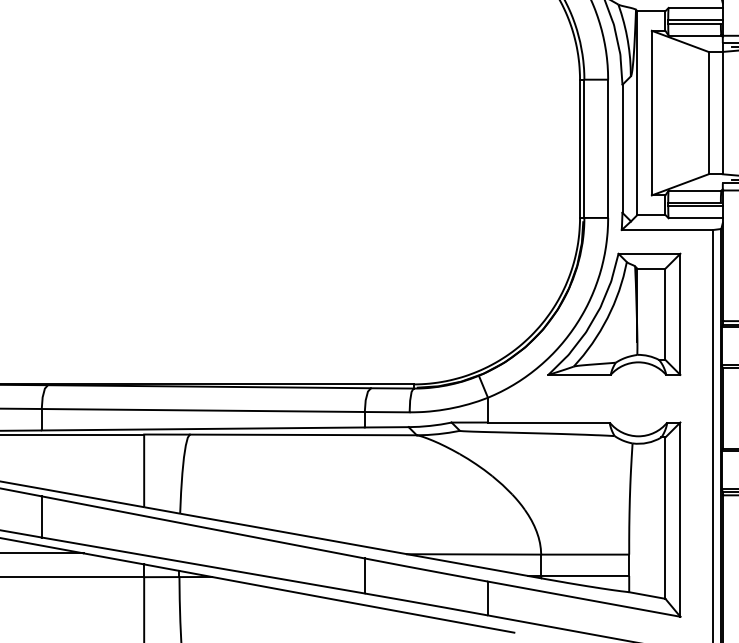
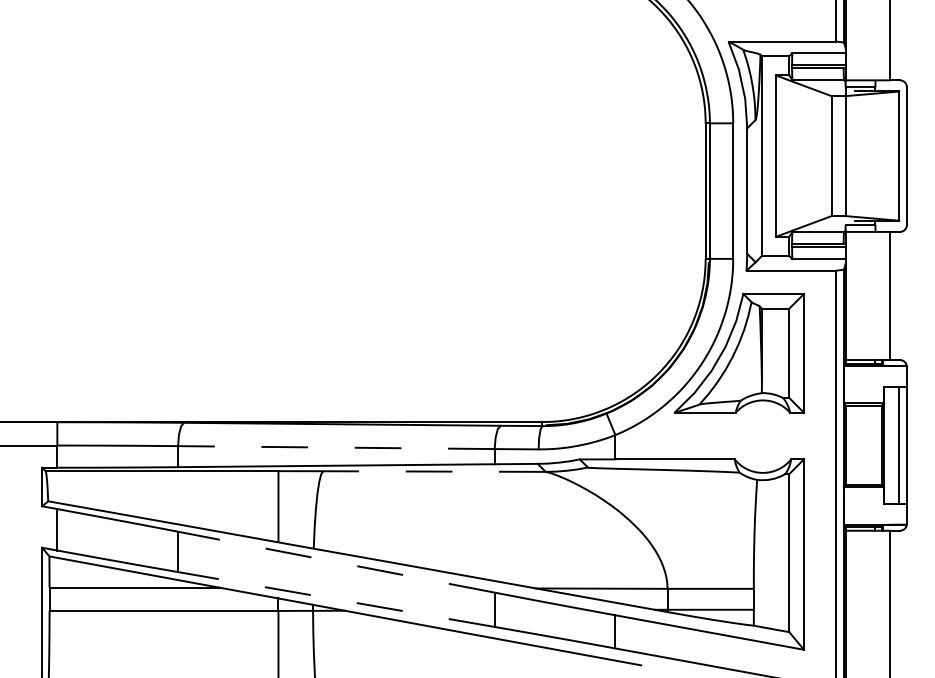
line: (202, 410) -> (335, 447), solid -> dashed
line: (302, 434) -> (433, 471), solid -> dashed
line: (202, 527) -> (335, 562), solid -> dashed
line: (203, 565) -> (336, 599), solid -> dashed

